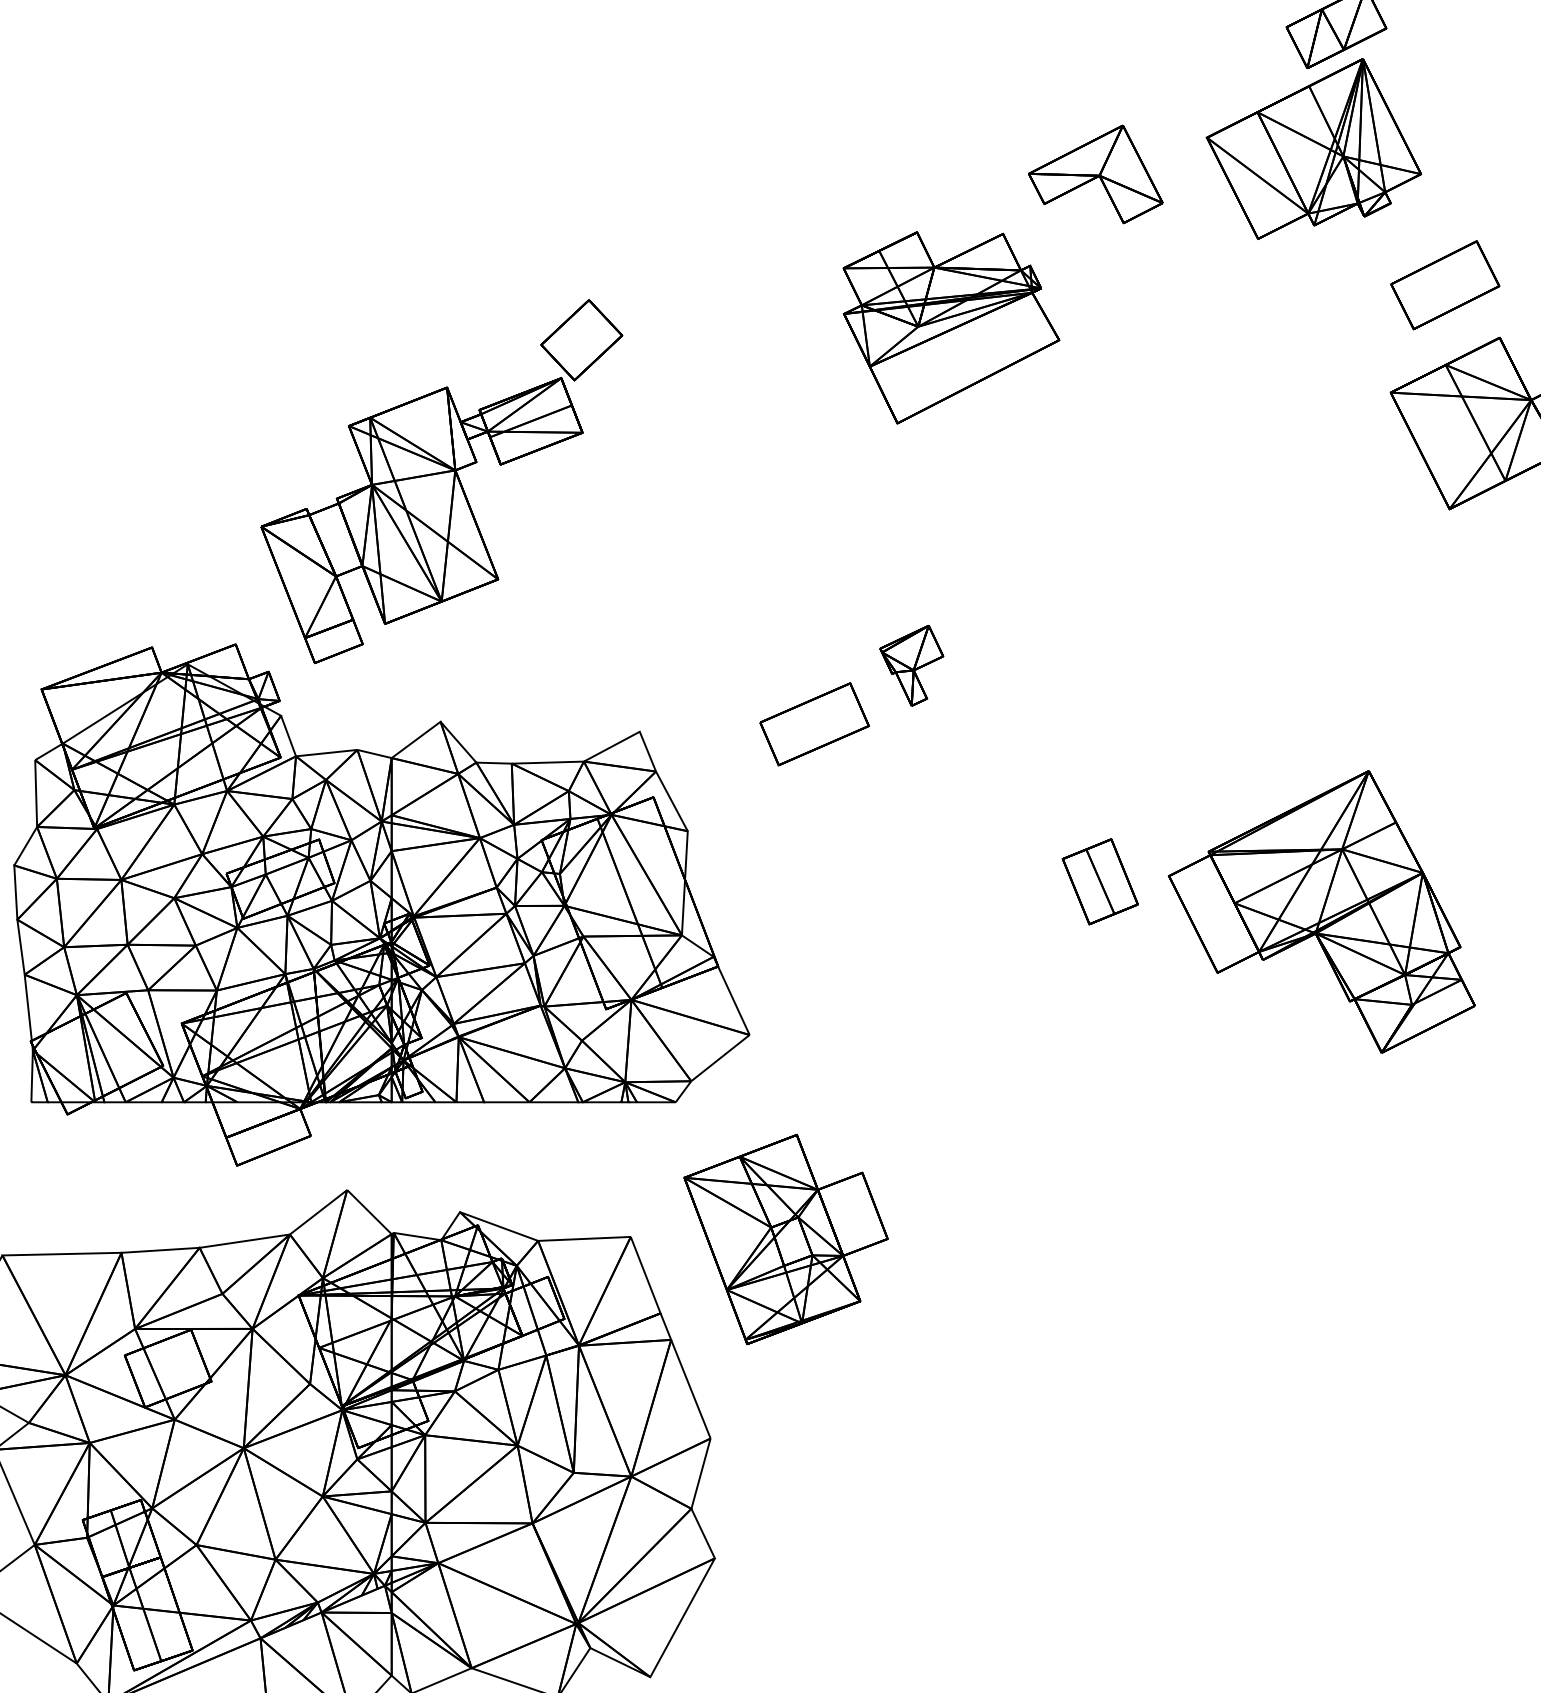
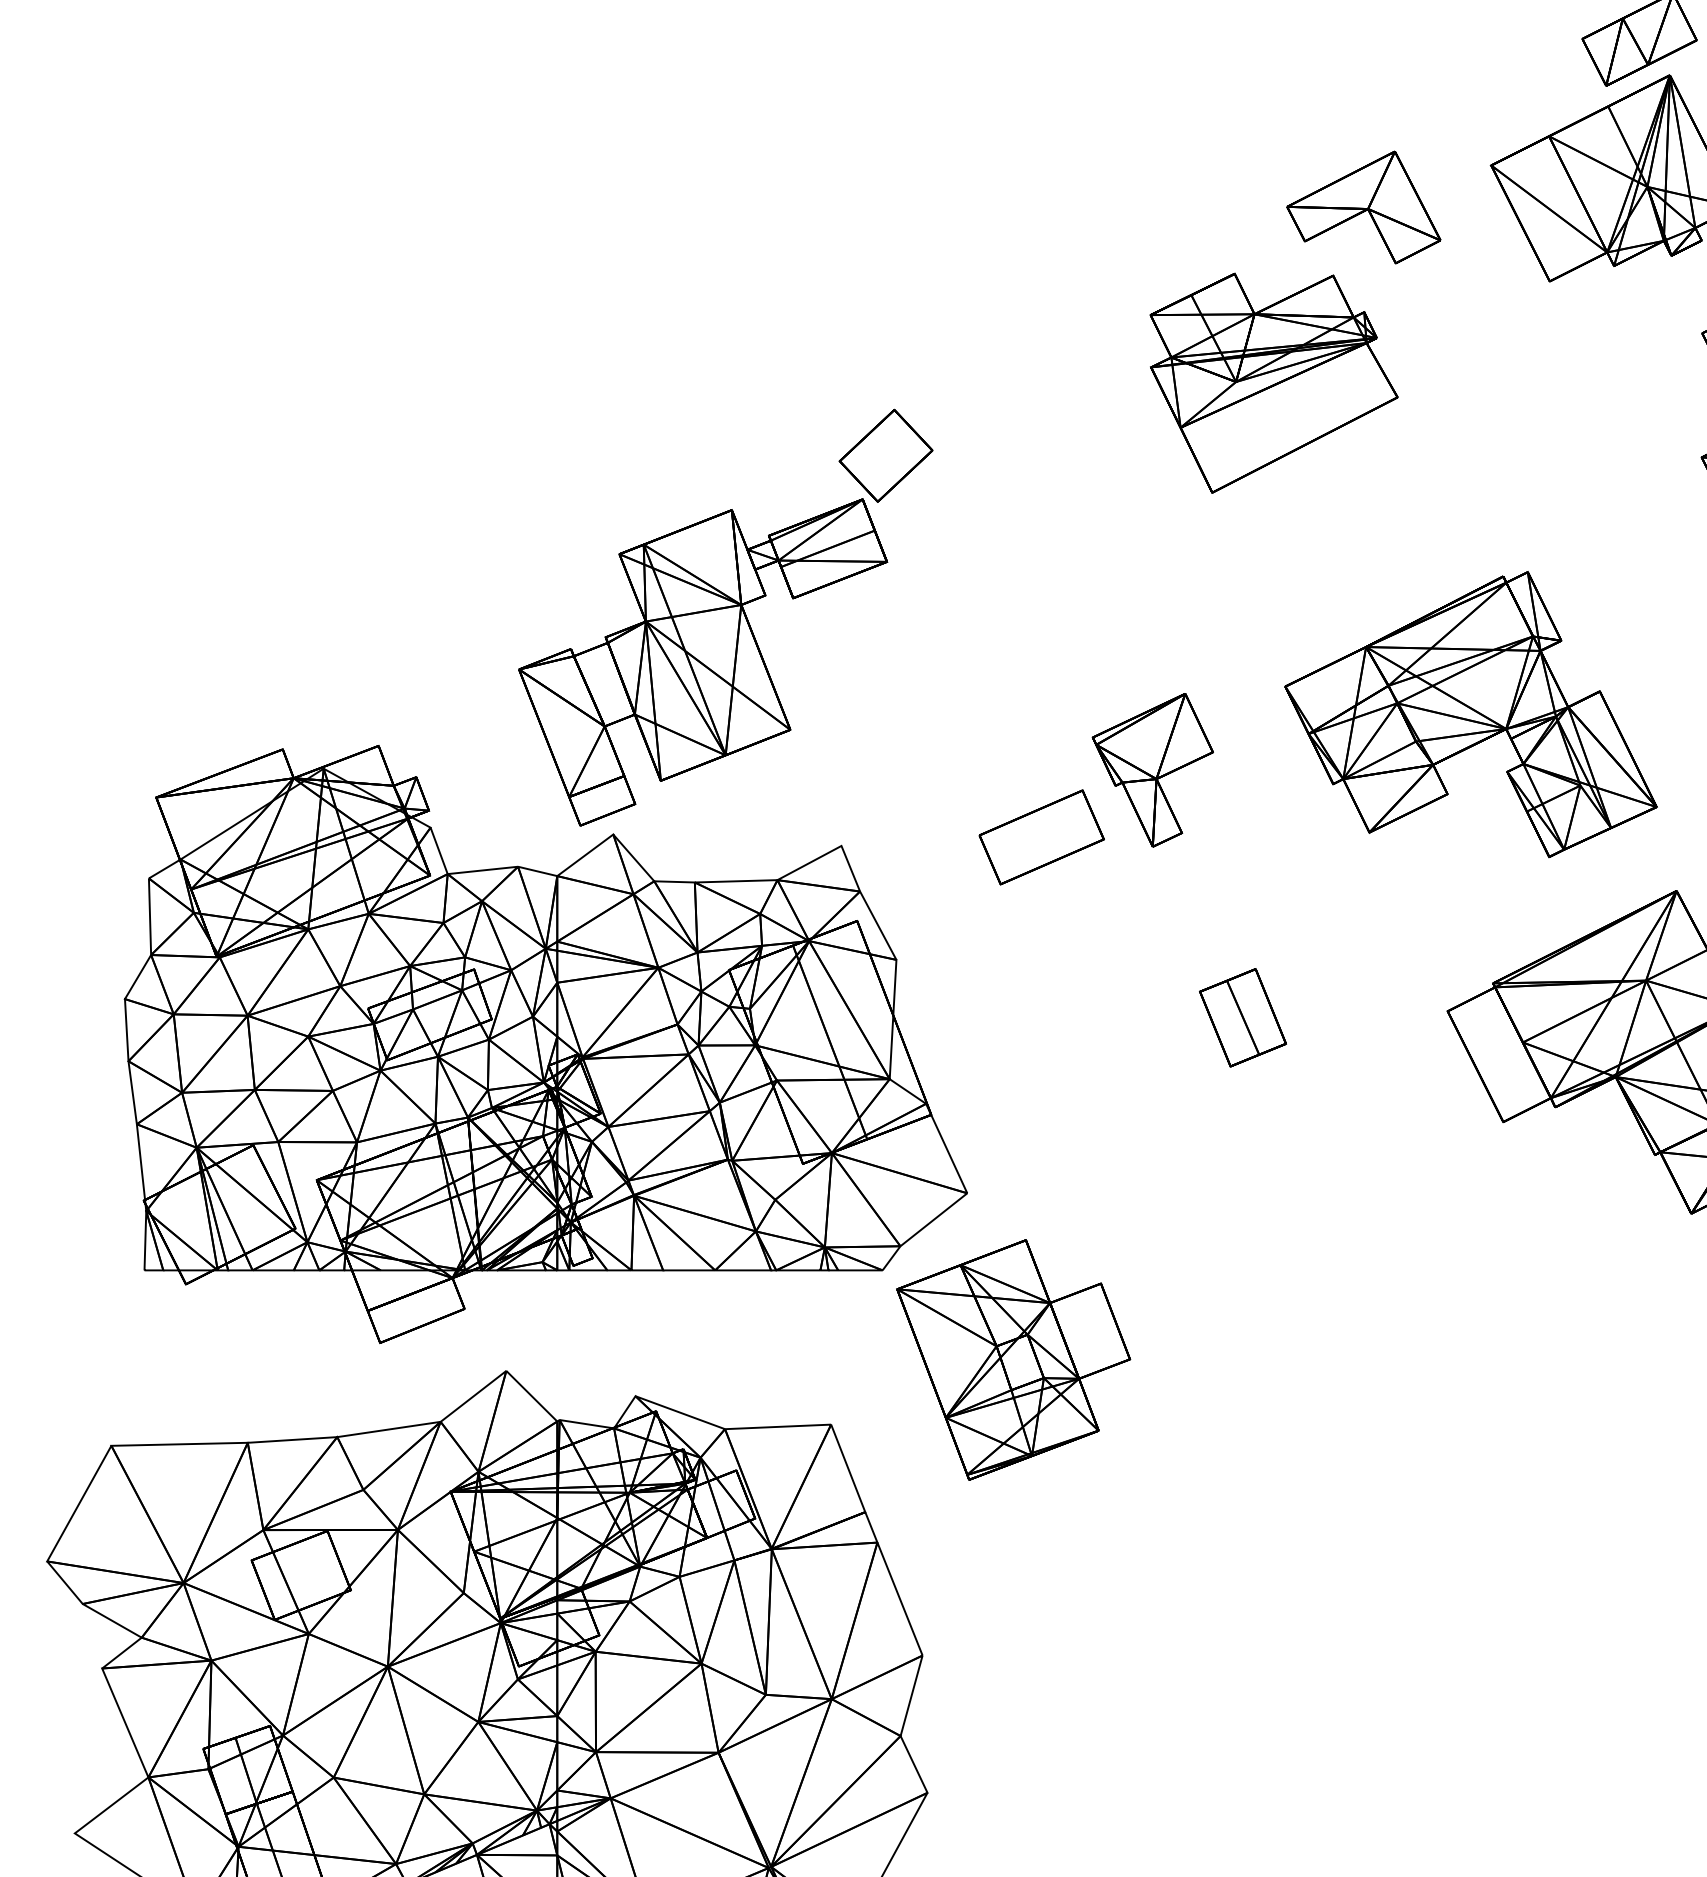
part: (951, 327) -> (1274, 382), moved
part: (441, 481) -> (725, 617), moved
part: (1189, 616) -> (1471, 713), added
part: (911, 665) -> (1152, 770), size x1.67
part: (1099, 881) -> (1242, 1017), moved
part: (785, 1239) -> (1012, 1359), moved

